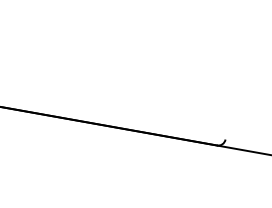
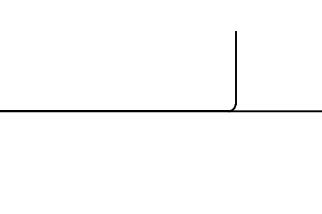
line: (231, 103) -> (235, 68), added

